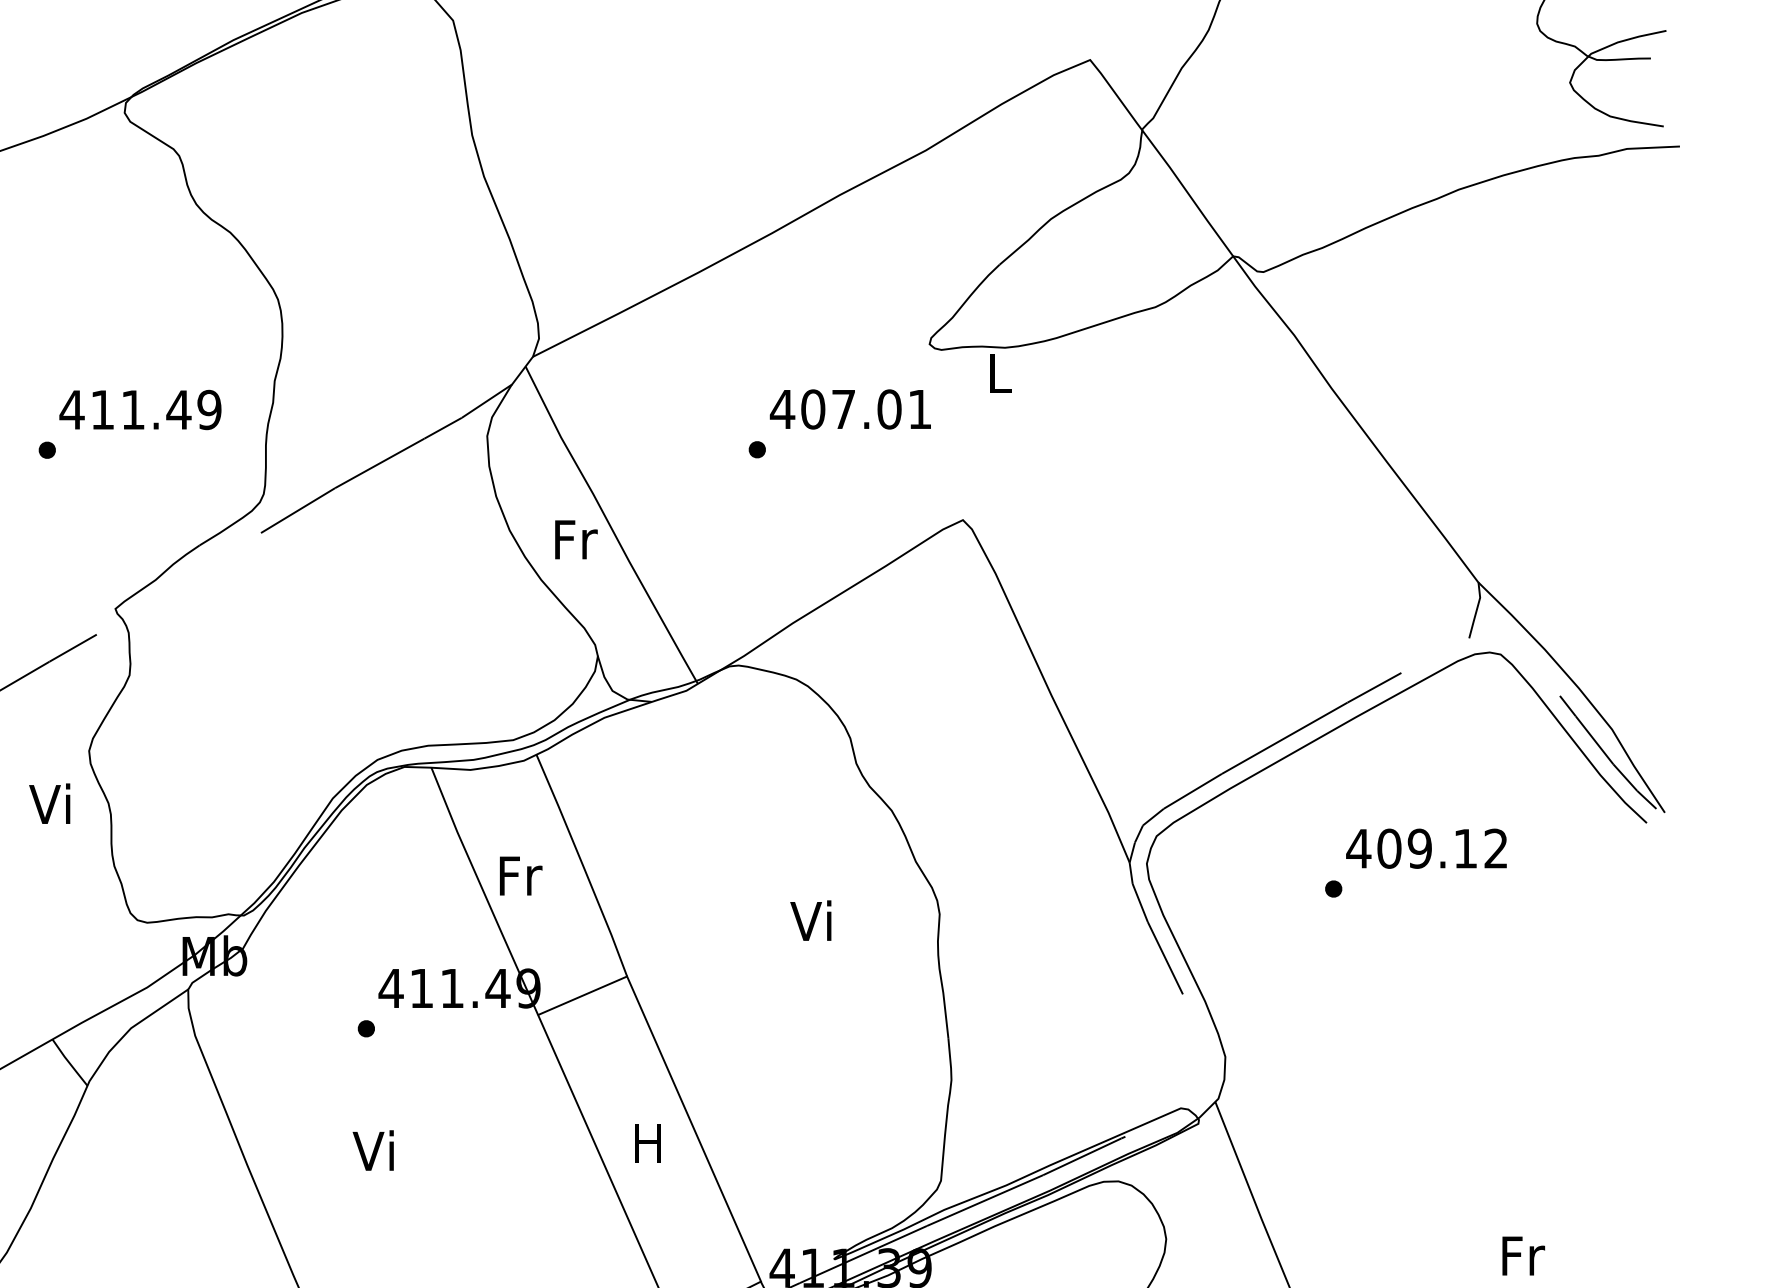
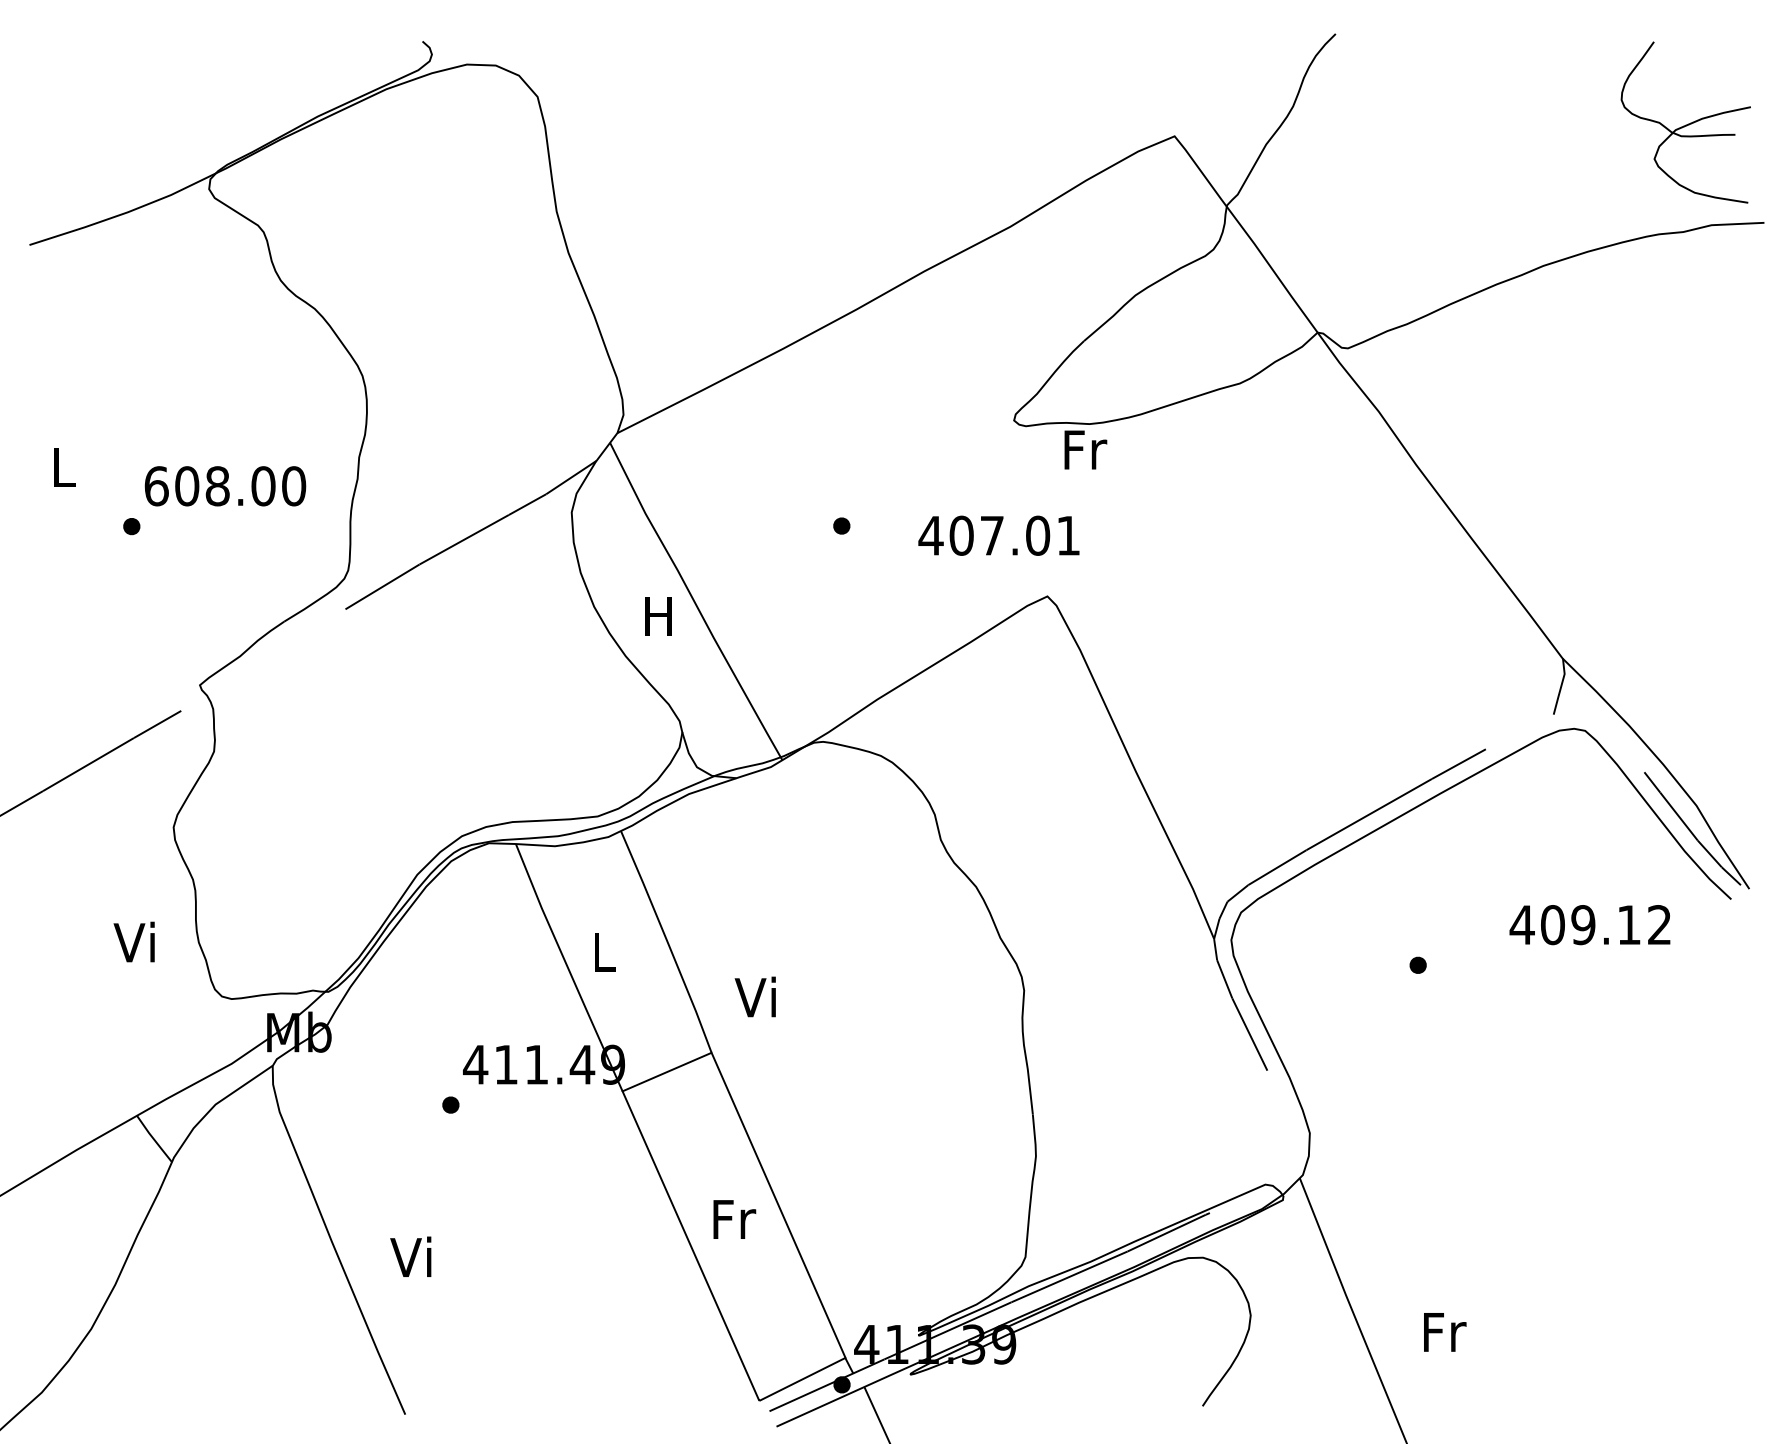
text: (1001, 373) -> (1085, 449), L -> Fr
text: (850, 409) -> (998, 535), moved
text: (140, 410) -> (224, 486), 411.49 -> 608.00
text: (576, 539) -> (660, 615), Fr -> H
text: (49, 803) -> (133, 941), moved
text: (1426, 849) -> (1589, 925), moved
text: (521, 876) -> (605, 952), Fr -> L
text: (810, 920) -> (754, 996), moved
text: (650, 1143) -> (734, 1219), H -> Fr
text: (373, 1150) -> (410, 1256), moved
text: (1524, 1256) -> (1445, 1332), moved

